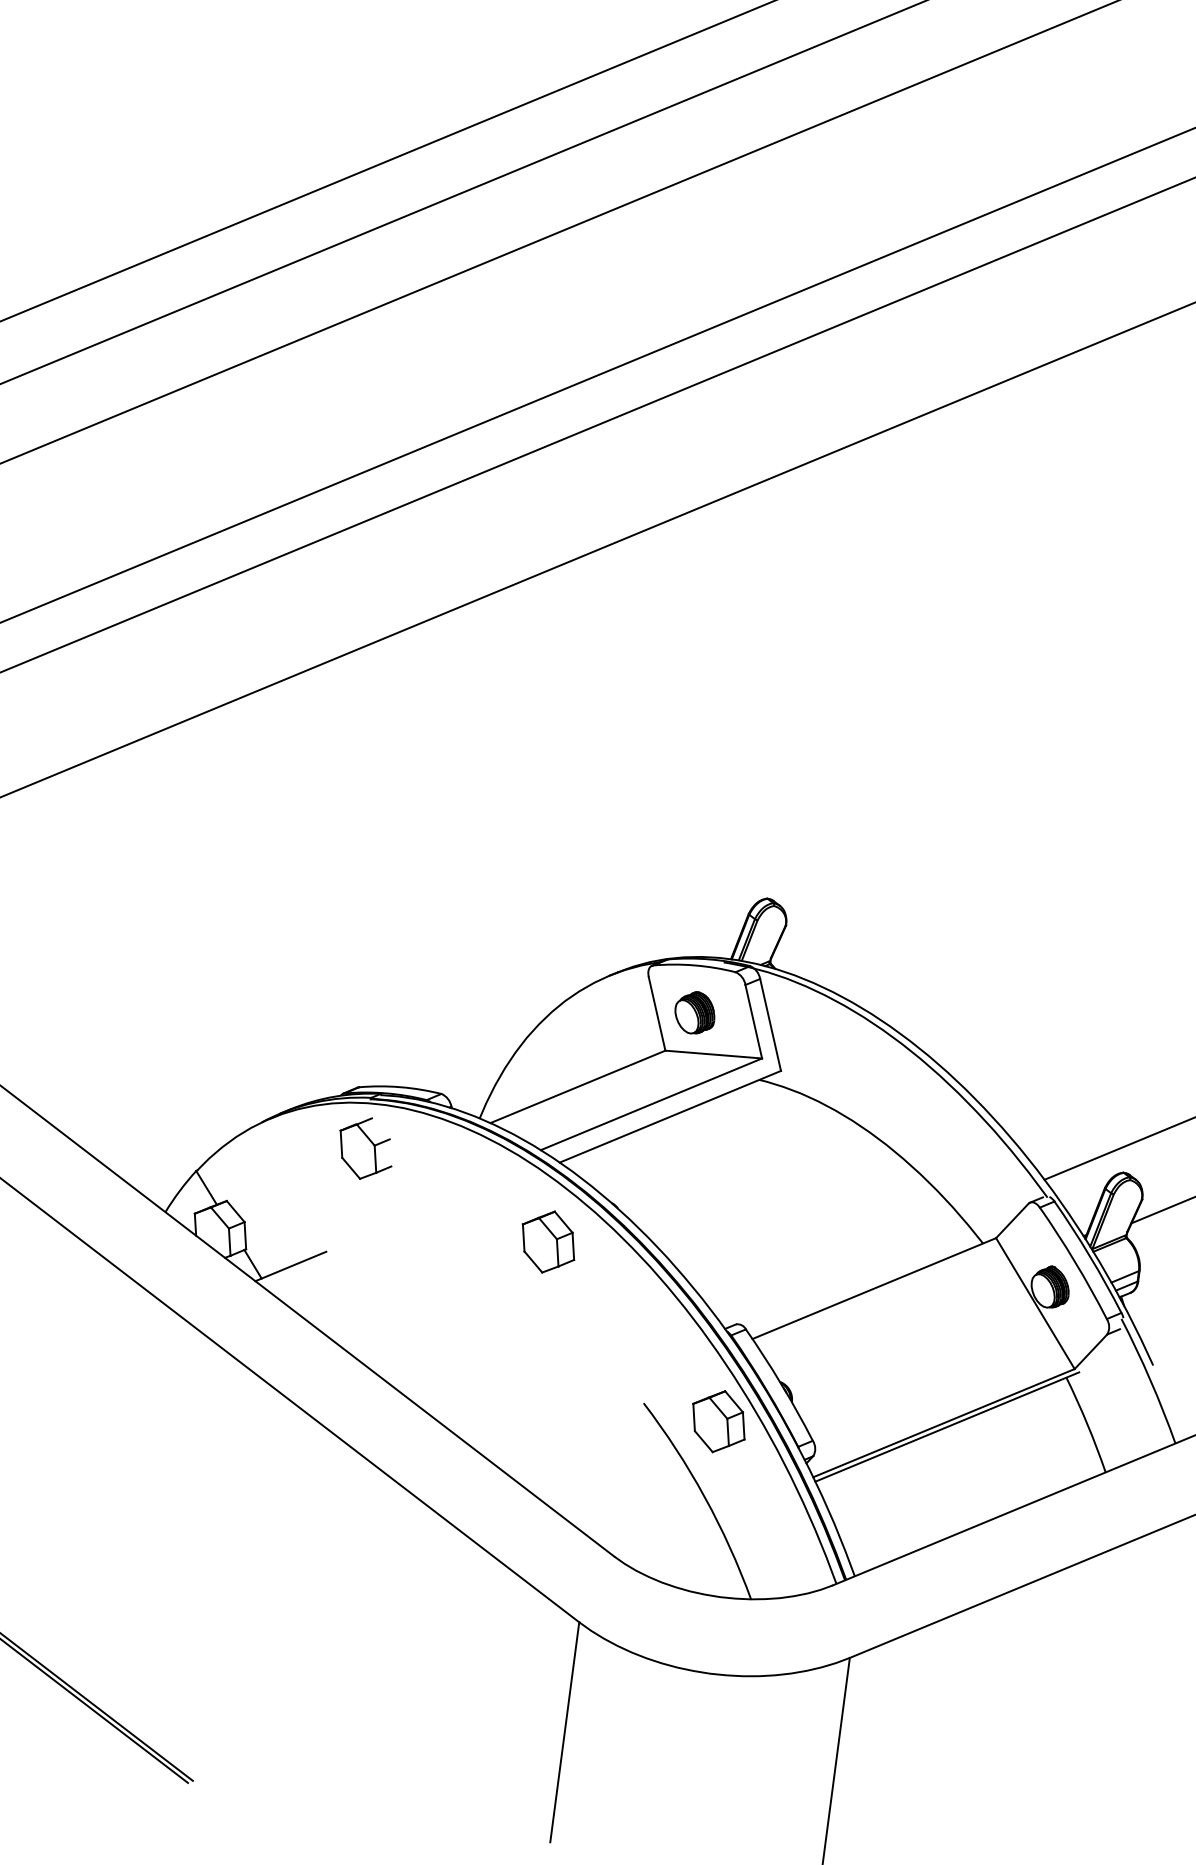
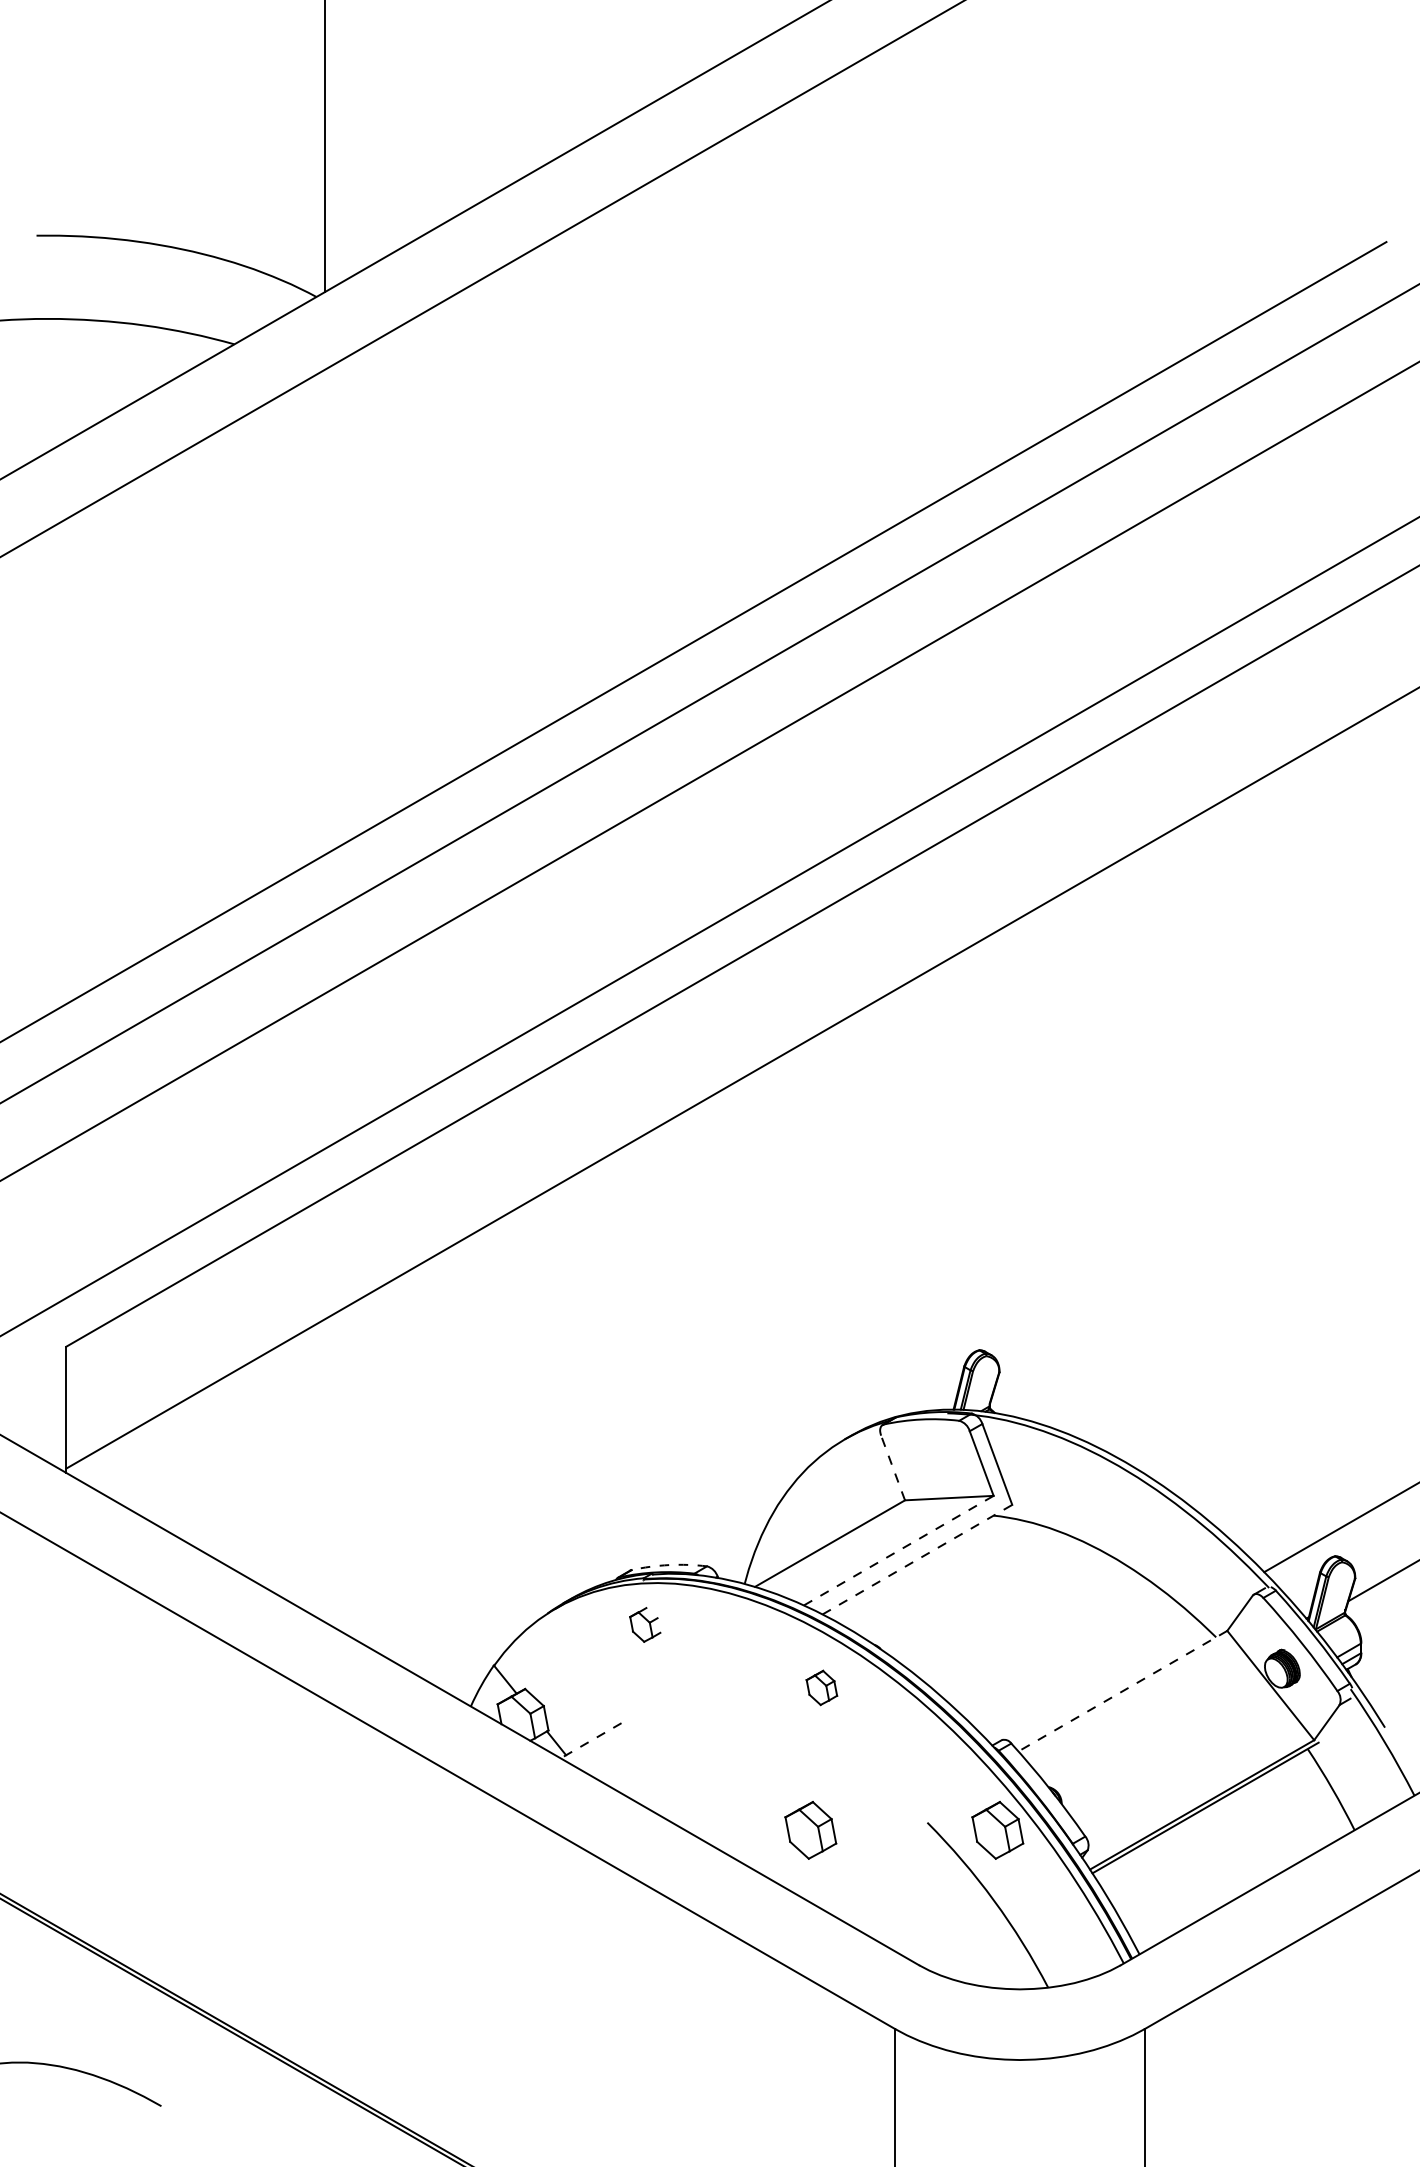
part: (695, 1012) -> (927, 1462), removed
line: (656, 1013) -> (892, 1467), solid -> dashed
arc: (400, 1087) -> (669, 1565), solid -> dashed
line: (651, 1104) -> (898, 1550), solid -> dashed
line: (670, 1116) -> (917, 1559), solid -> dashed
part: (366, 1148) -> (645, 1624), size x0.6
part: (548, 1241) -> (821, 1687), size x0.6
line: (290, 1267) -> (590, 1741), solid -> dashed
line: (873, 1288) -> (1122, 1691), solid -> dashed
part: (515, 1395) -> (810, 1830), added

